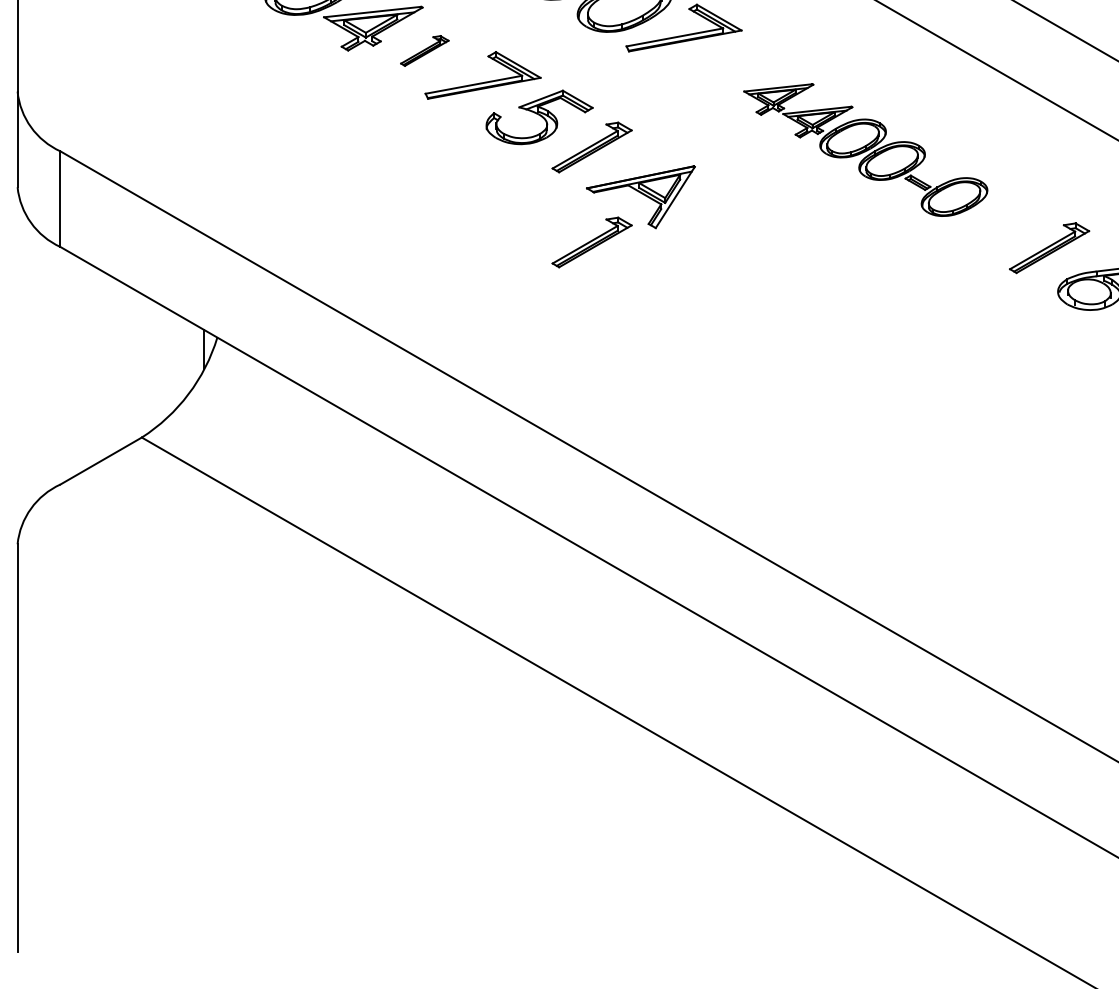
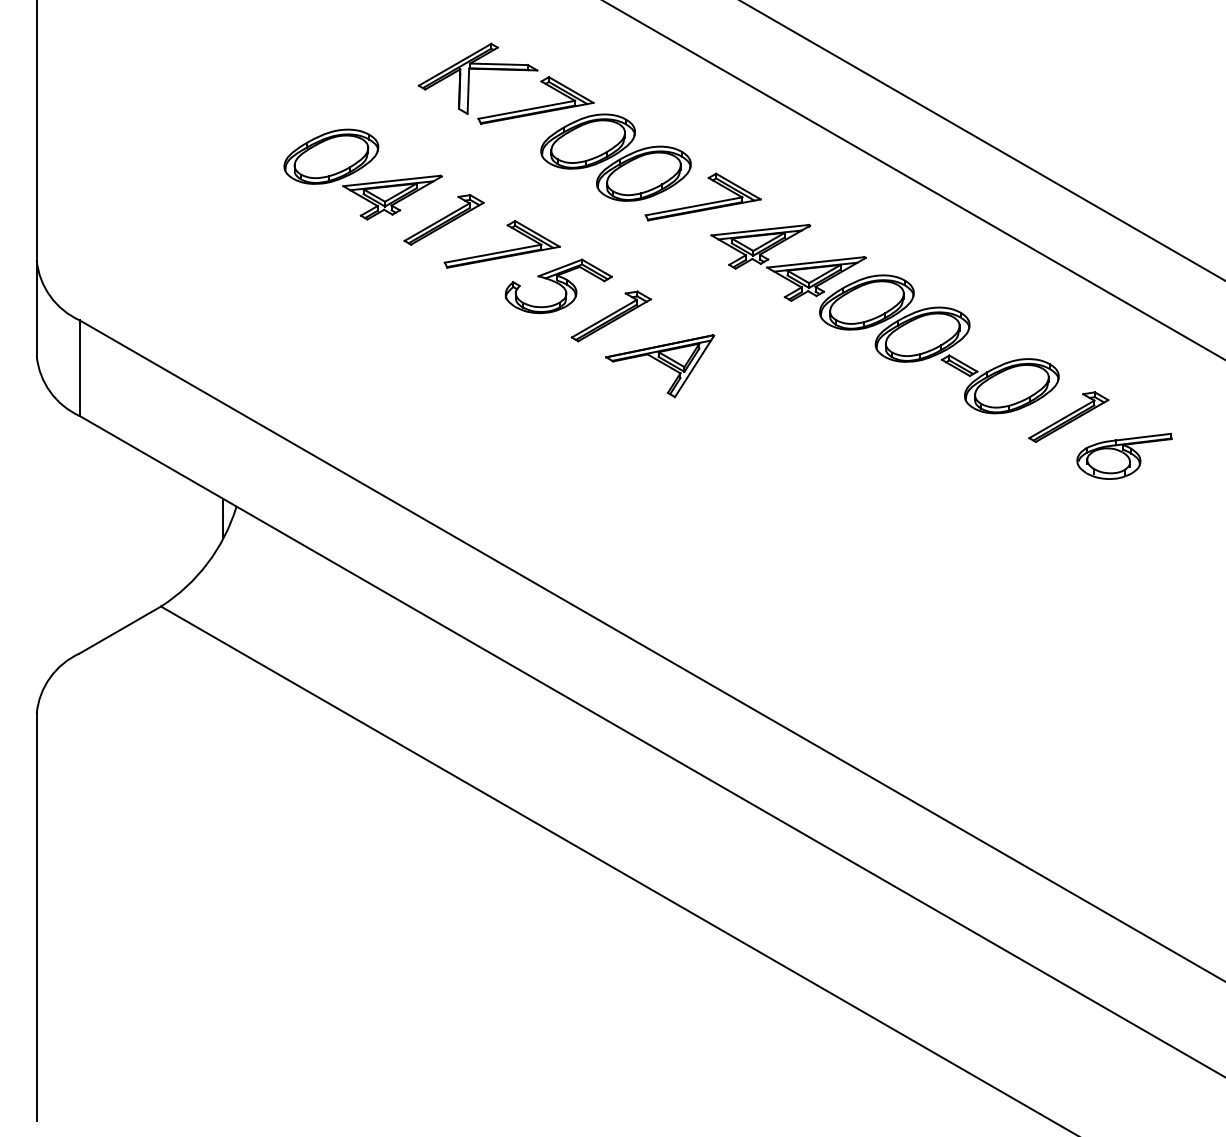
part: (424, 50) -> (443, 219), size x1.67
part: (865, 149) -> (884, 318), size x1.43
part: (591, 242) -> (610, 411), removed

